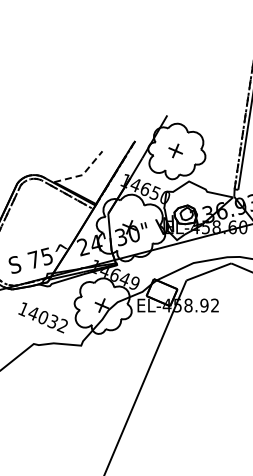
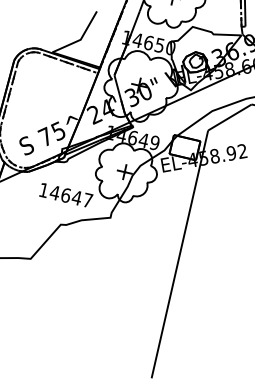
line: (82, 175) -> (80, 40), dashed -> solid
text: (54, 322) -> (78, 198), 14032 -> 14647

